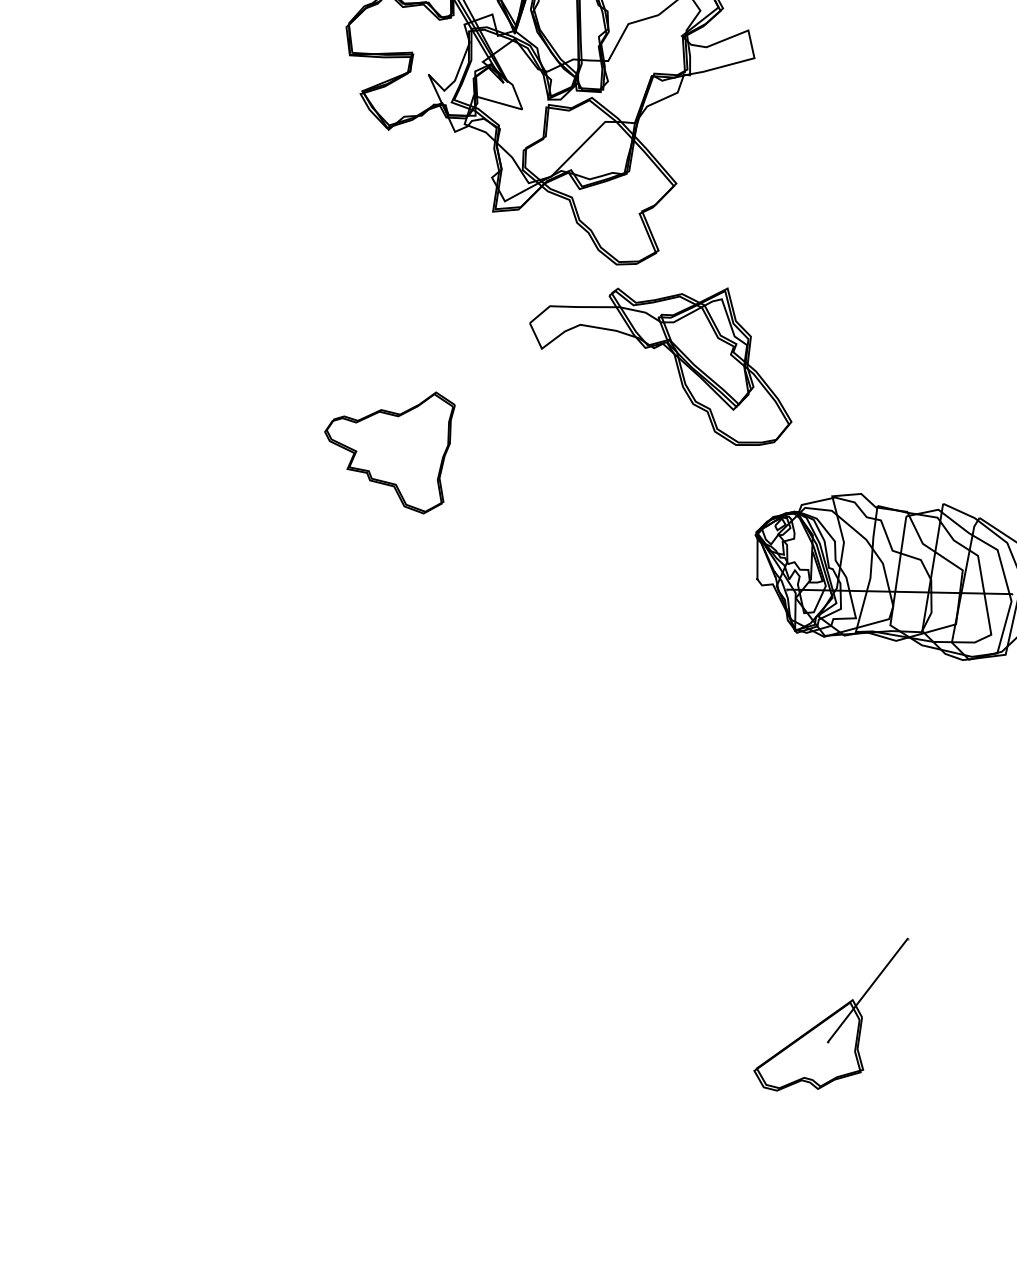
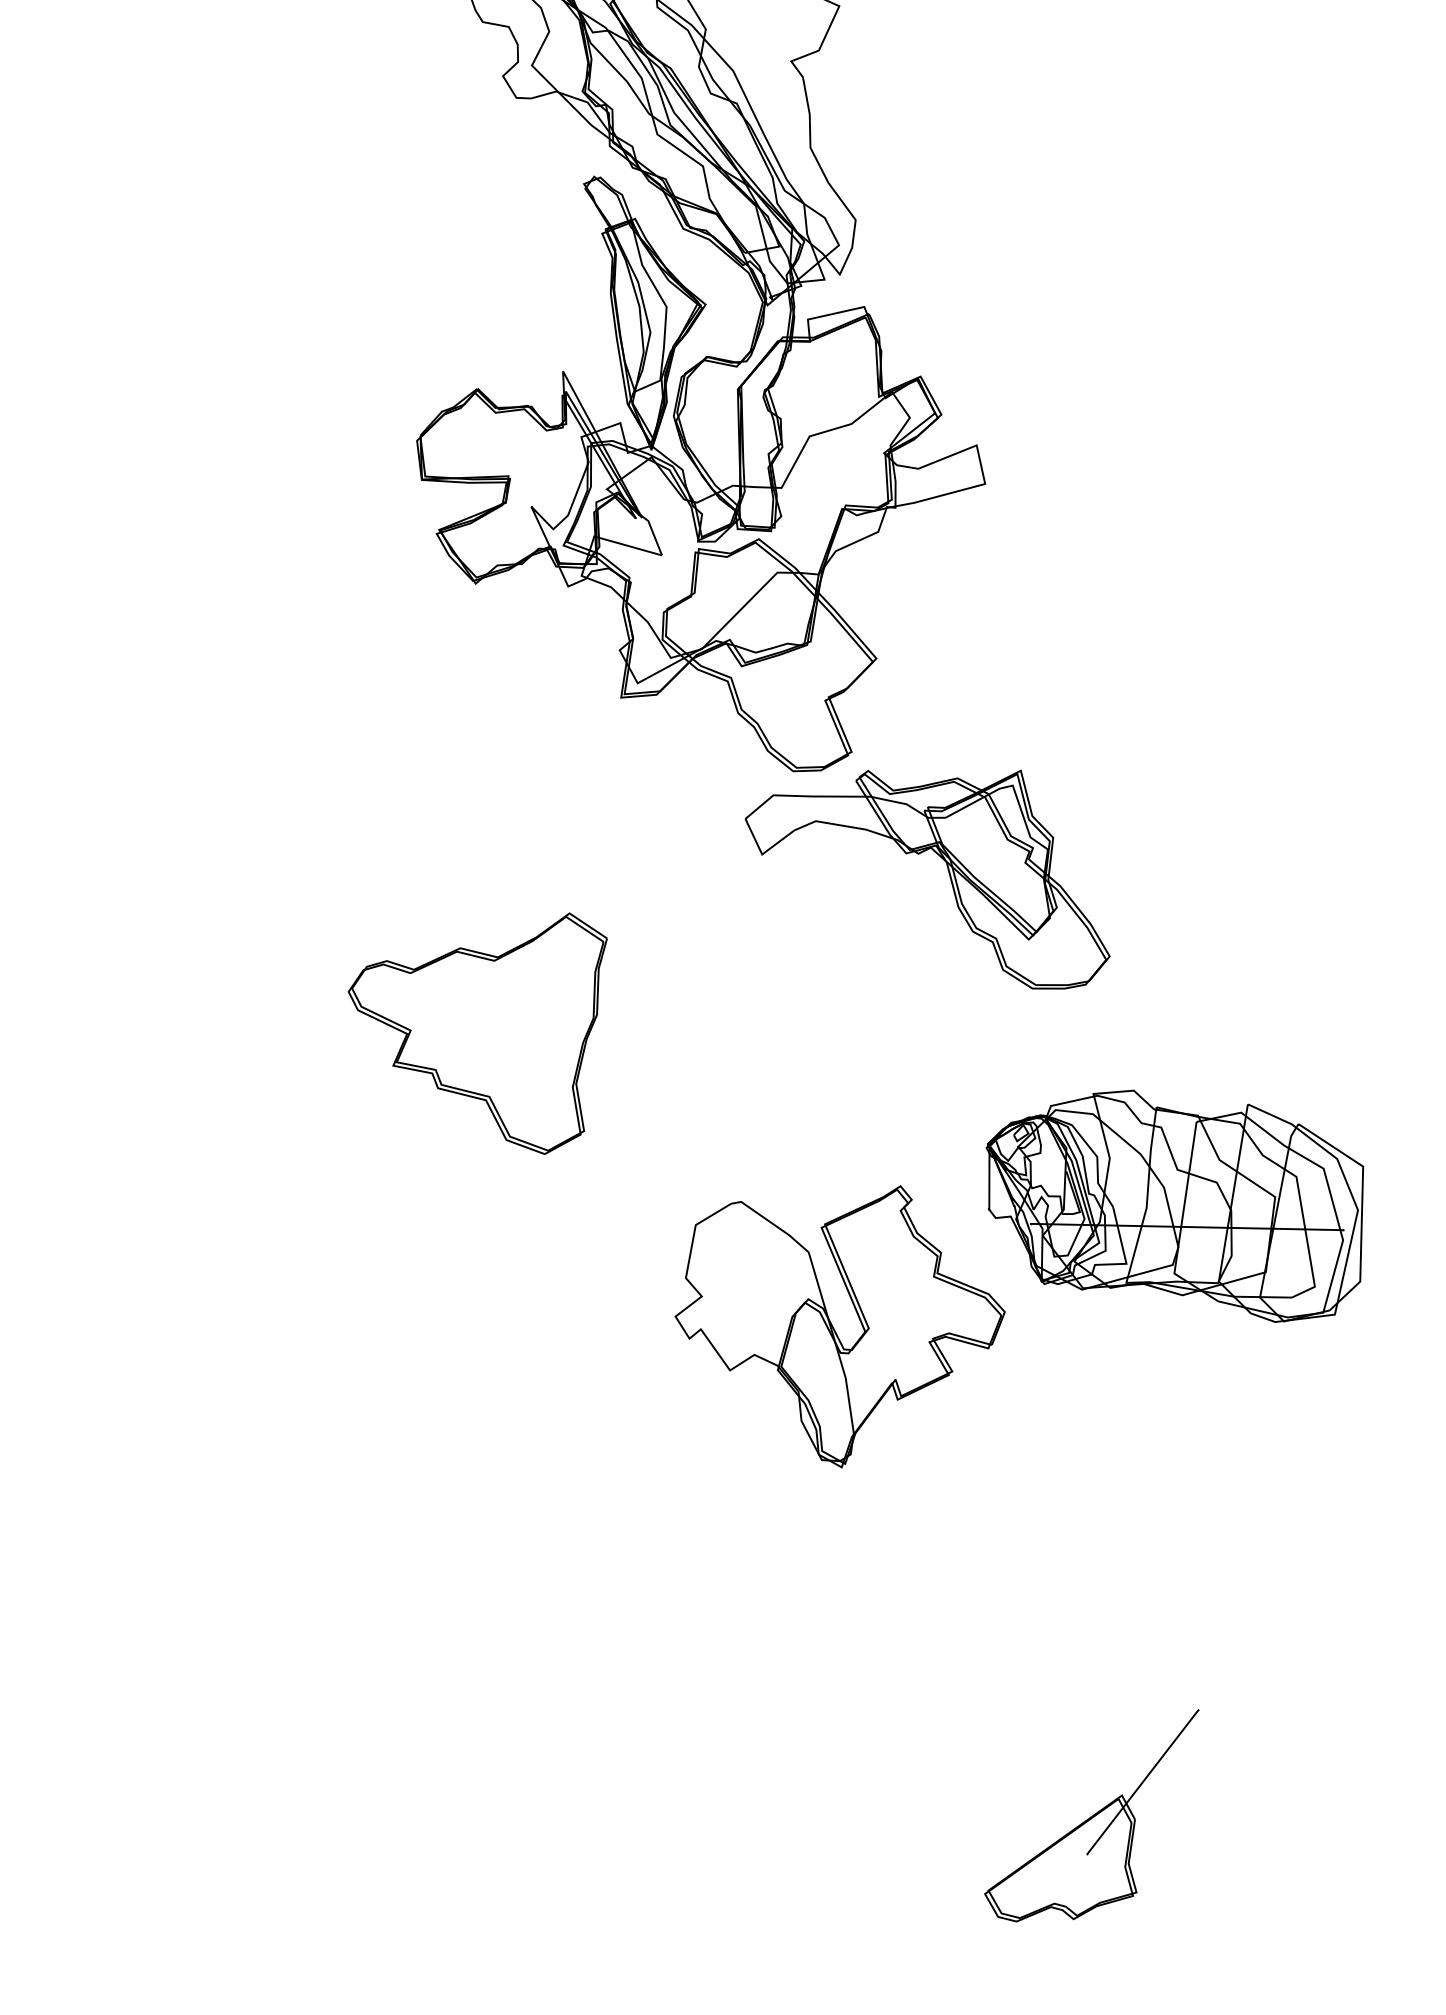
part: (675, 362) -> (948, 873), moved
part: (389, 452) -> (477, 1033), size x1.43
part: (649, 663) -> (839, 1326), added

